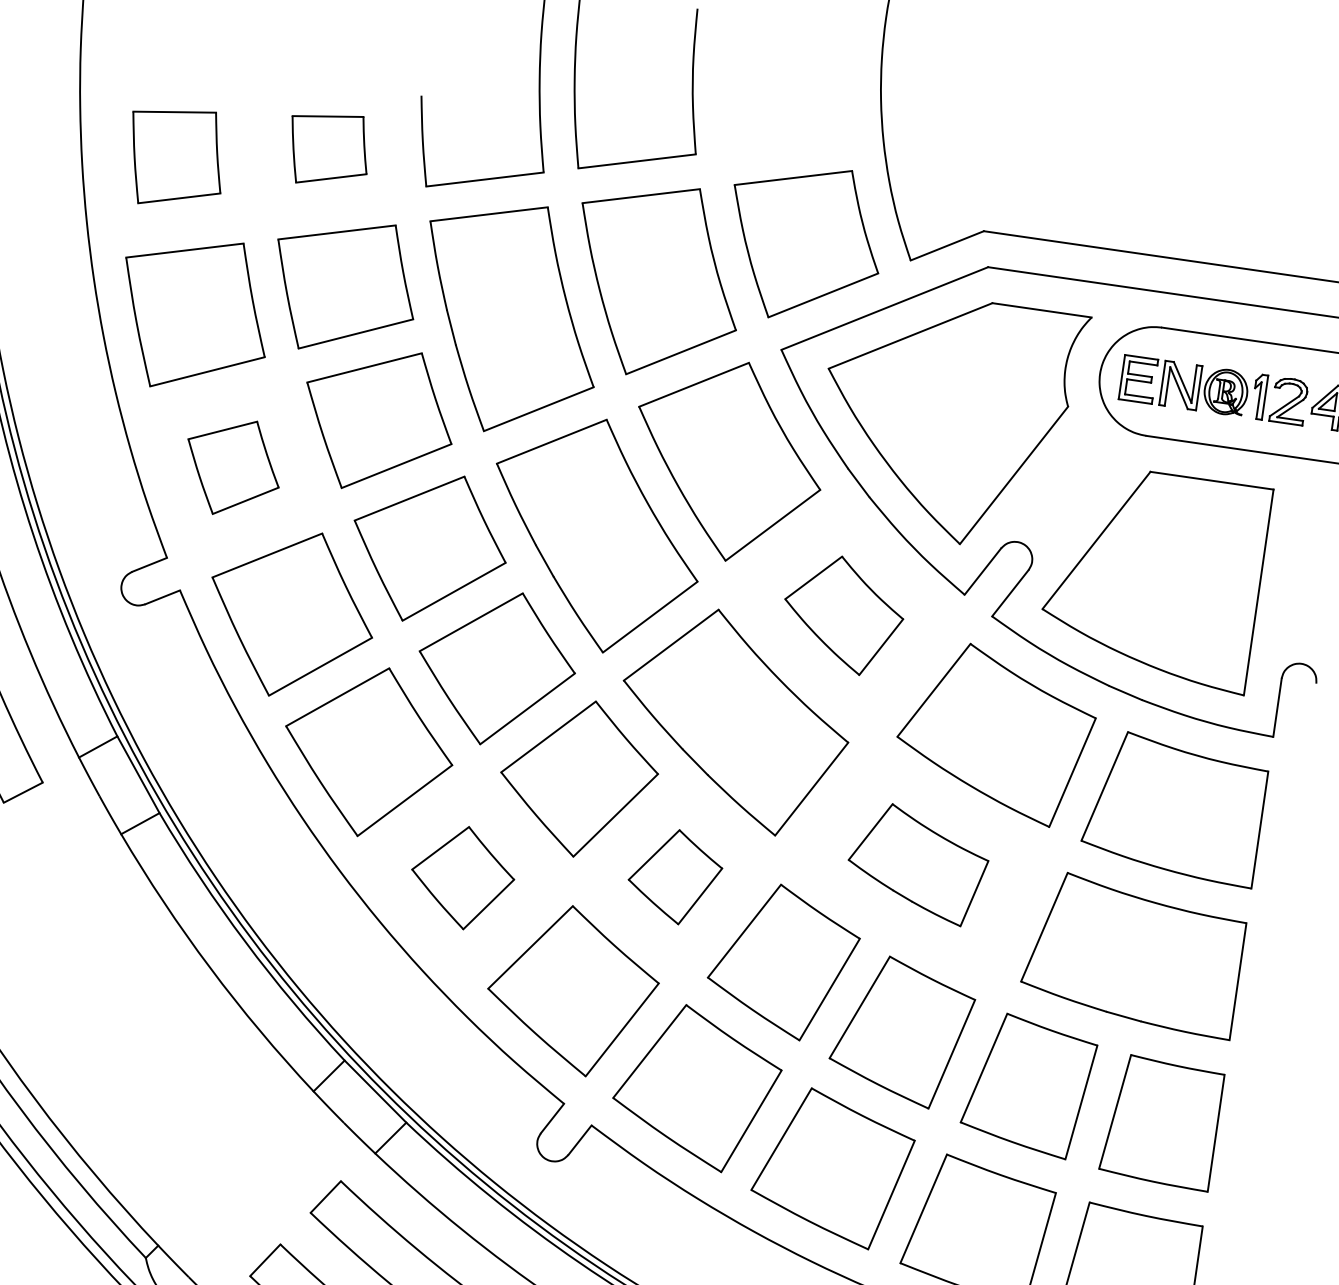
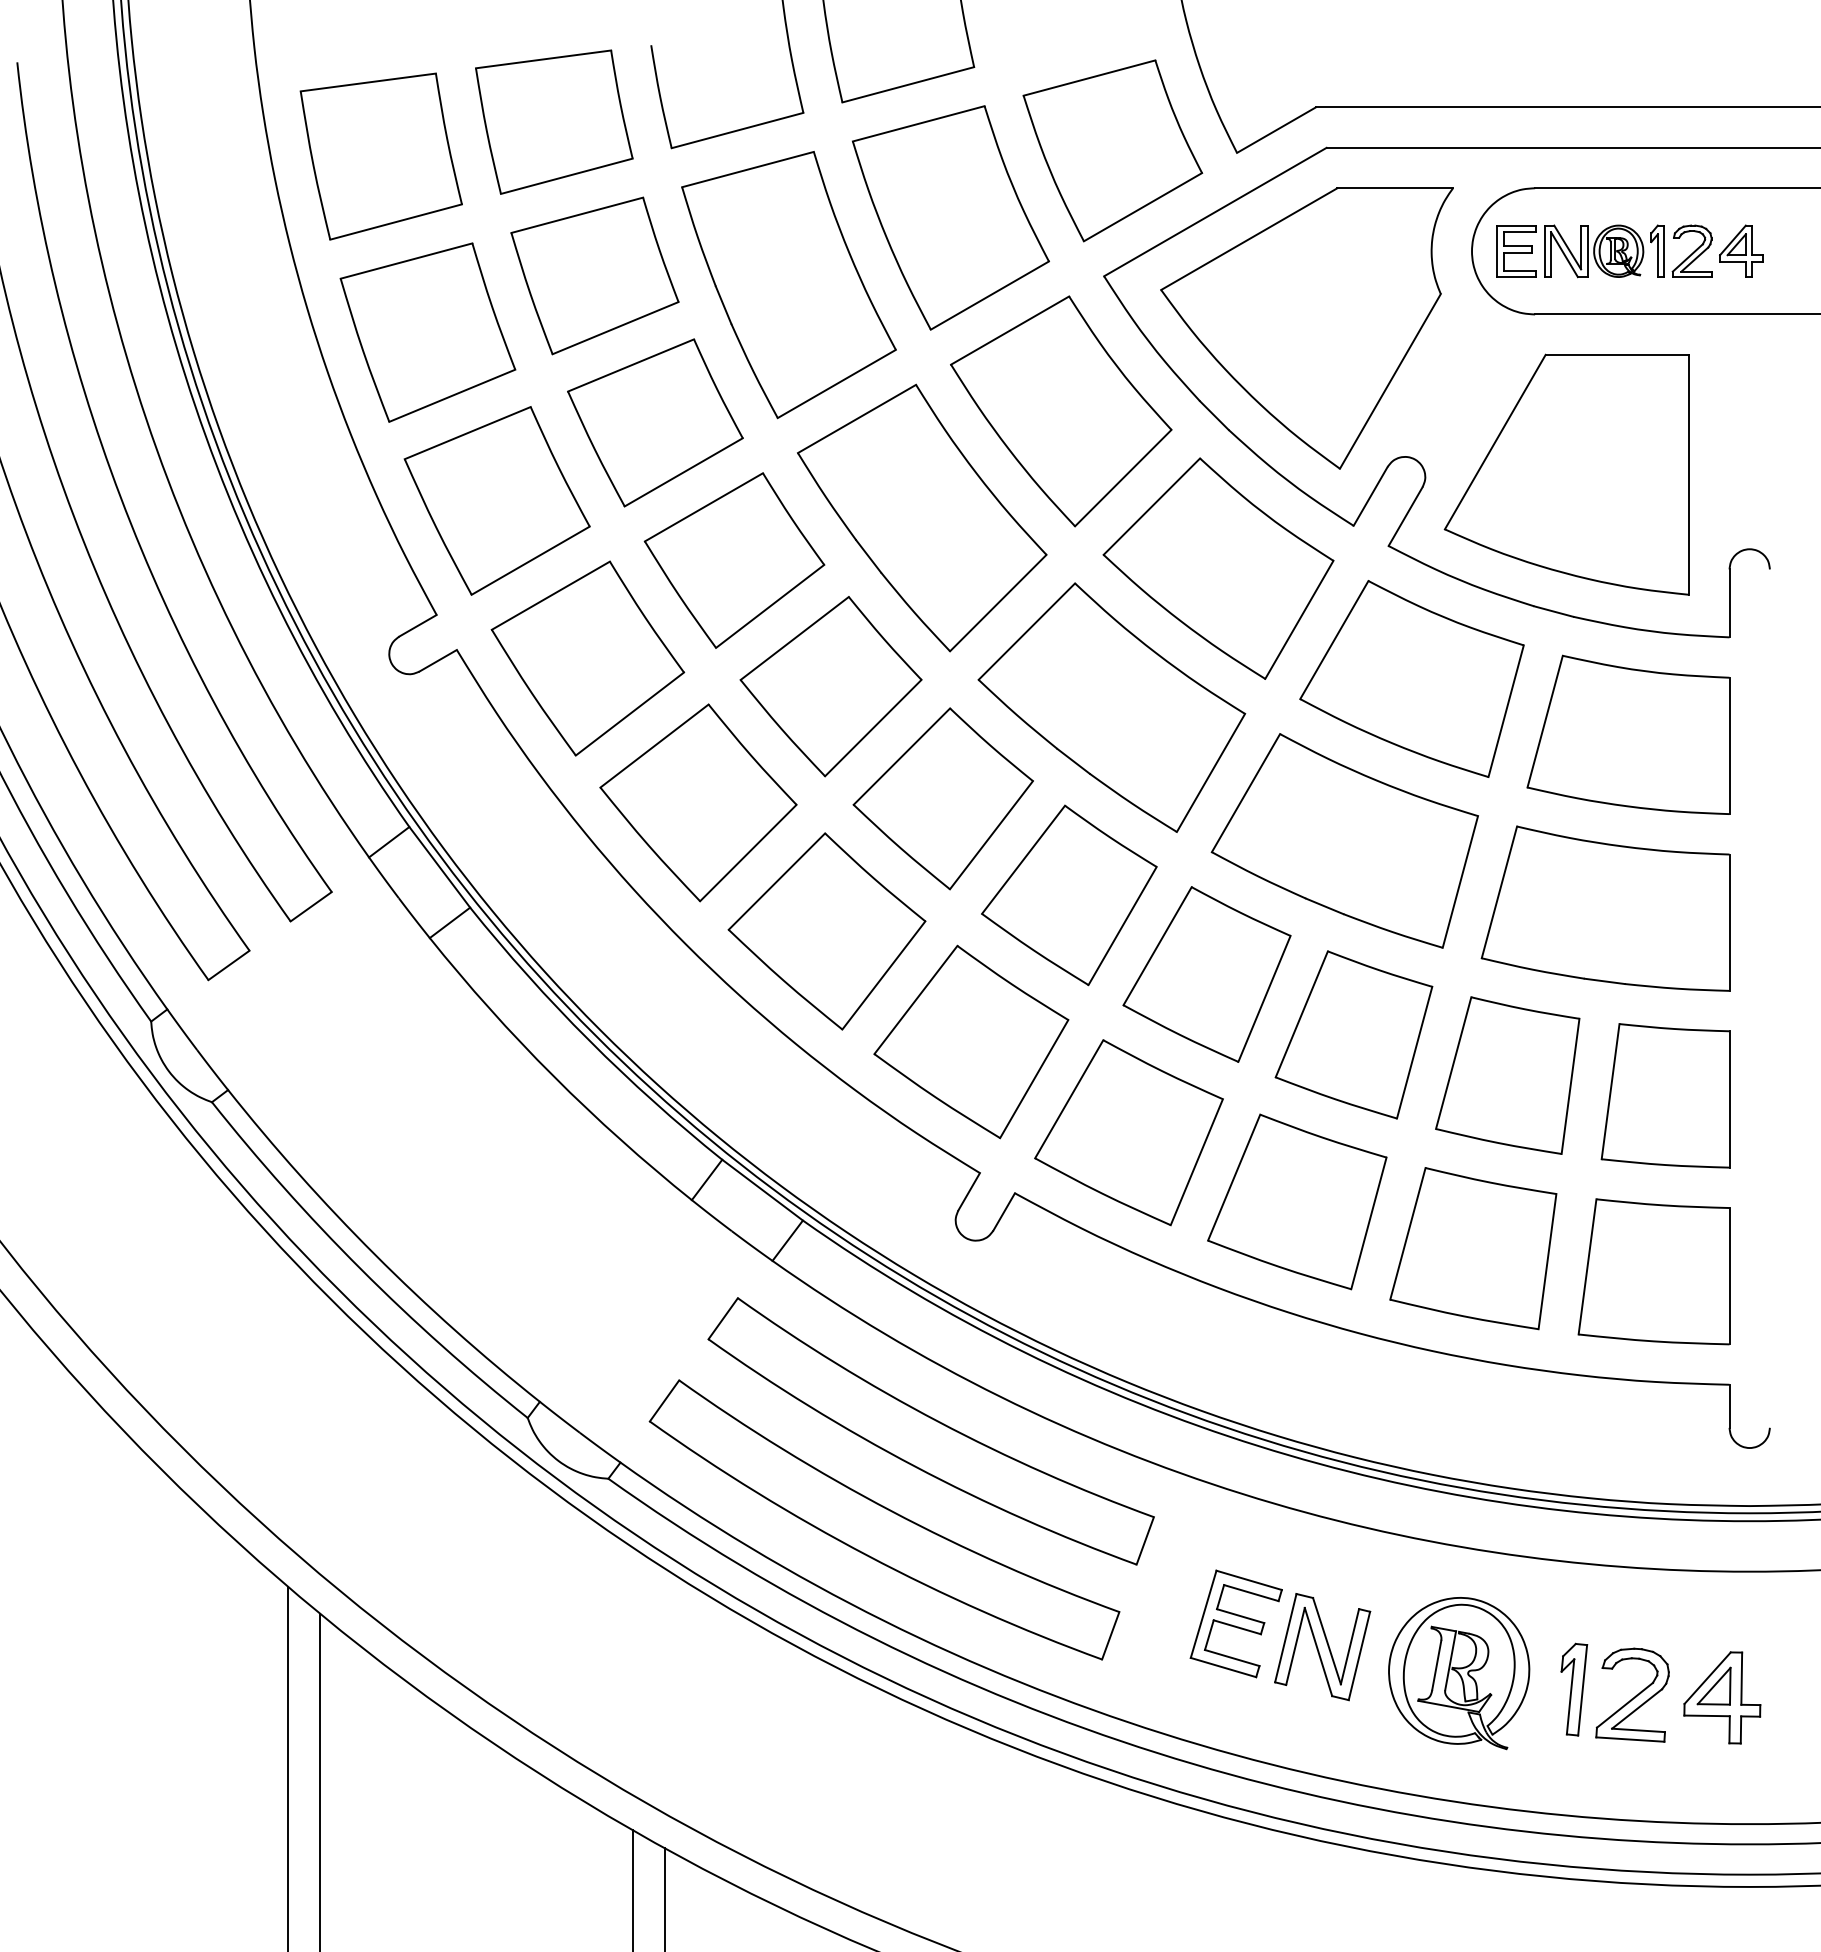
part: (329, 149) -> (554, 121), size x1.67
part: (175, 157) -> (380, 156), size x1.43
part: (232, 467) -> (496, 500), size x1.67
part: (843, 614) -> (1218, 568), size x1.67
part: (917, 863) -> (1344, 840), size x1.67
part: (675, 876) -> (1069, 895), size x1.67
part: (462, 877) -> (826, 931), size x1.67

